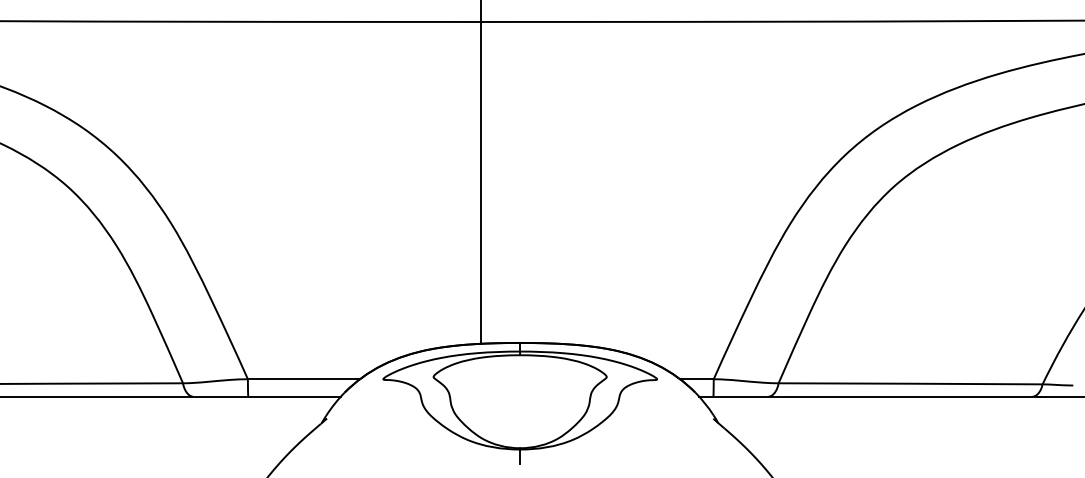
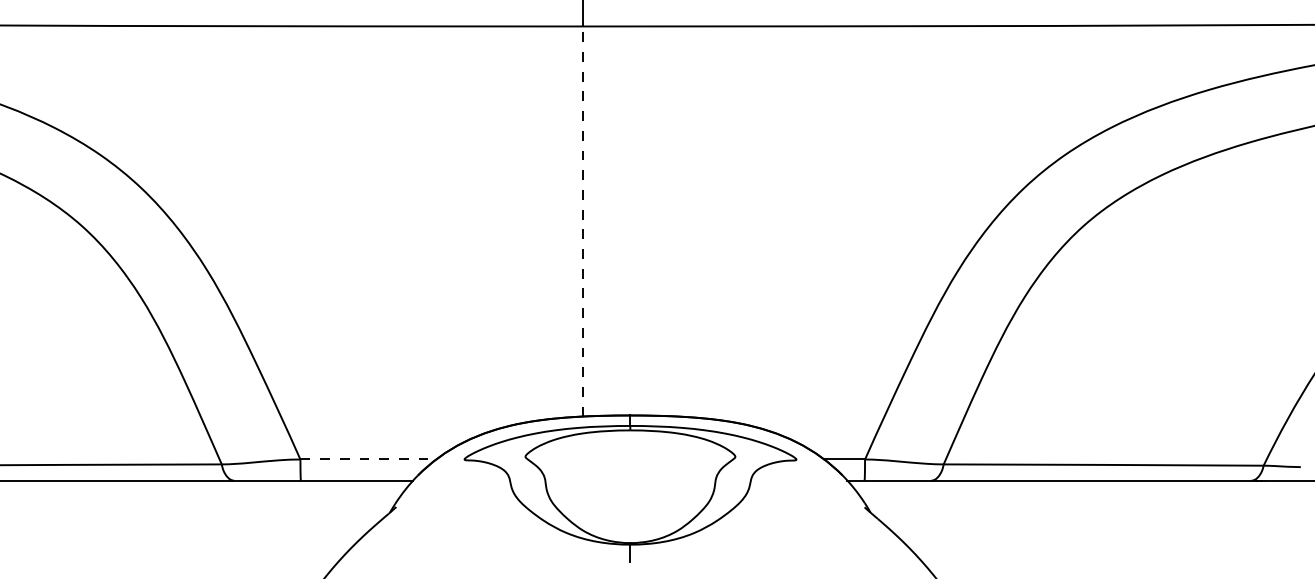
line: (480, 182) -> (582, 221), solid -> dashed
line: (304, 379) -> (369, 459), solid -> dashed

